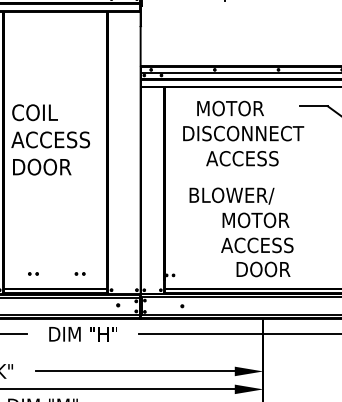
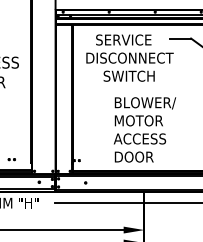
text: (234, 108) -> (123, 39), MOTOR -> SERVICE
text: (242, 158) -> (129, 76), ACCESS -> SWITCH
text: (231, 195) -> (145, 102), moved
text: (263, 269) -> (134, 157), moved

